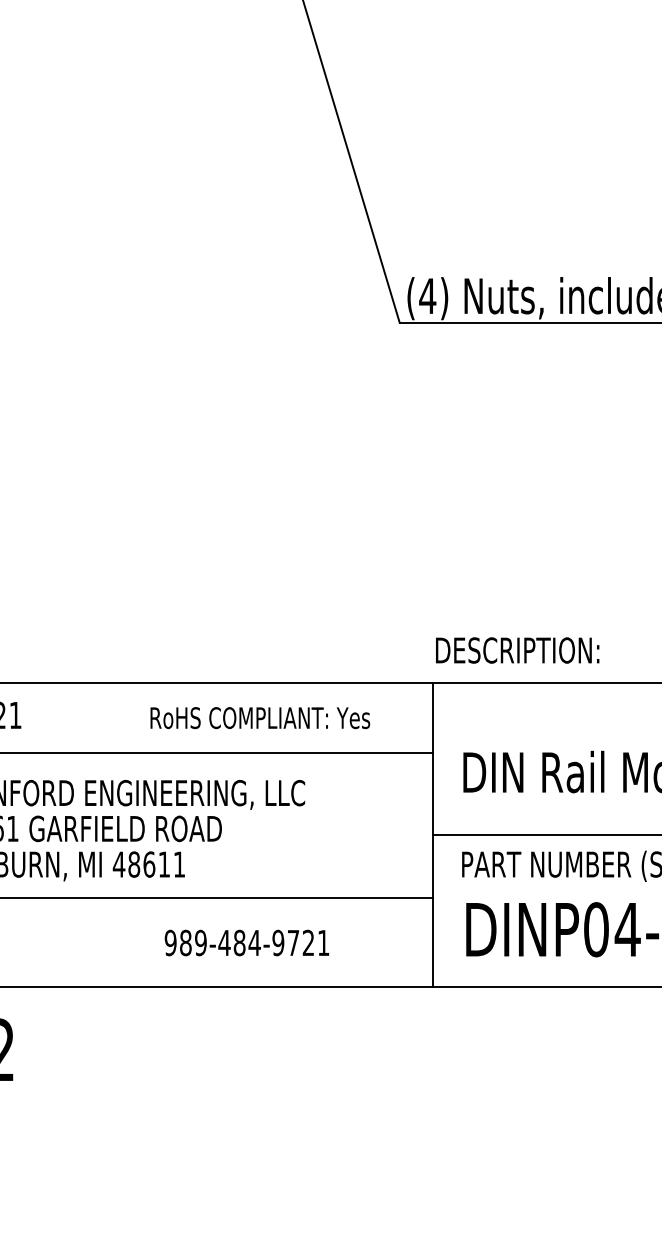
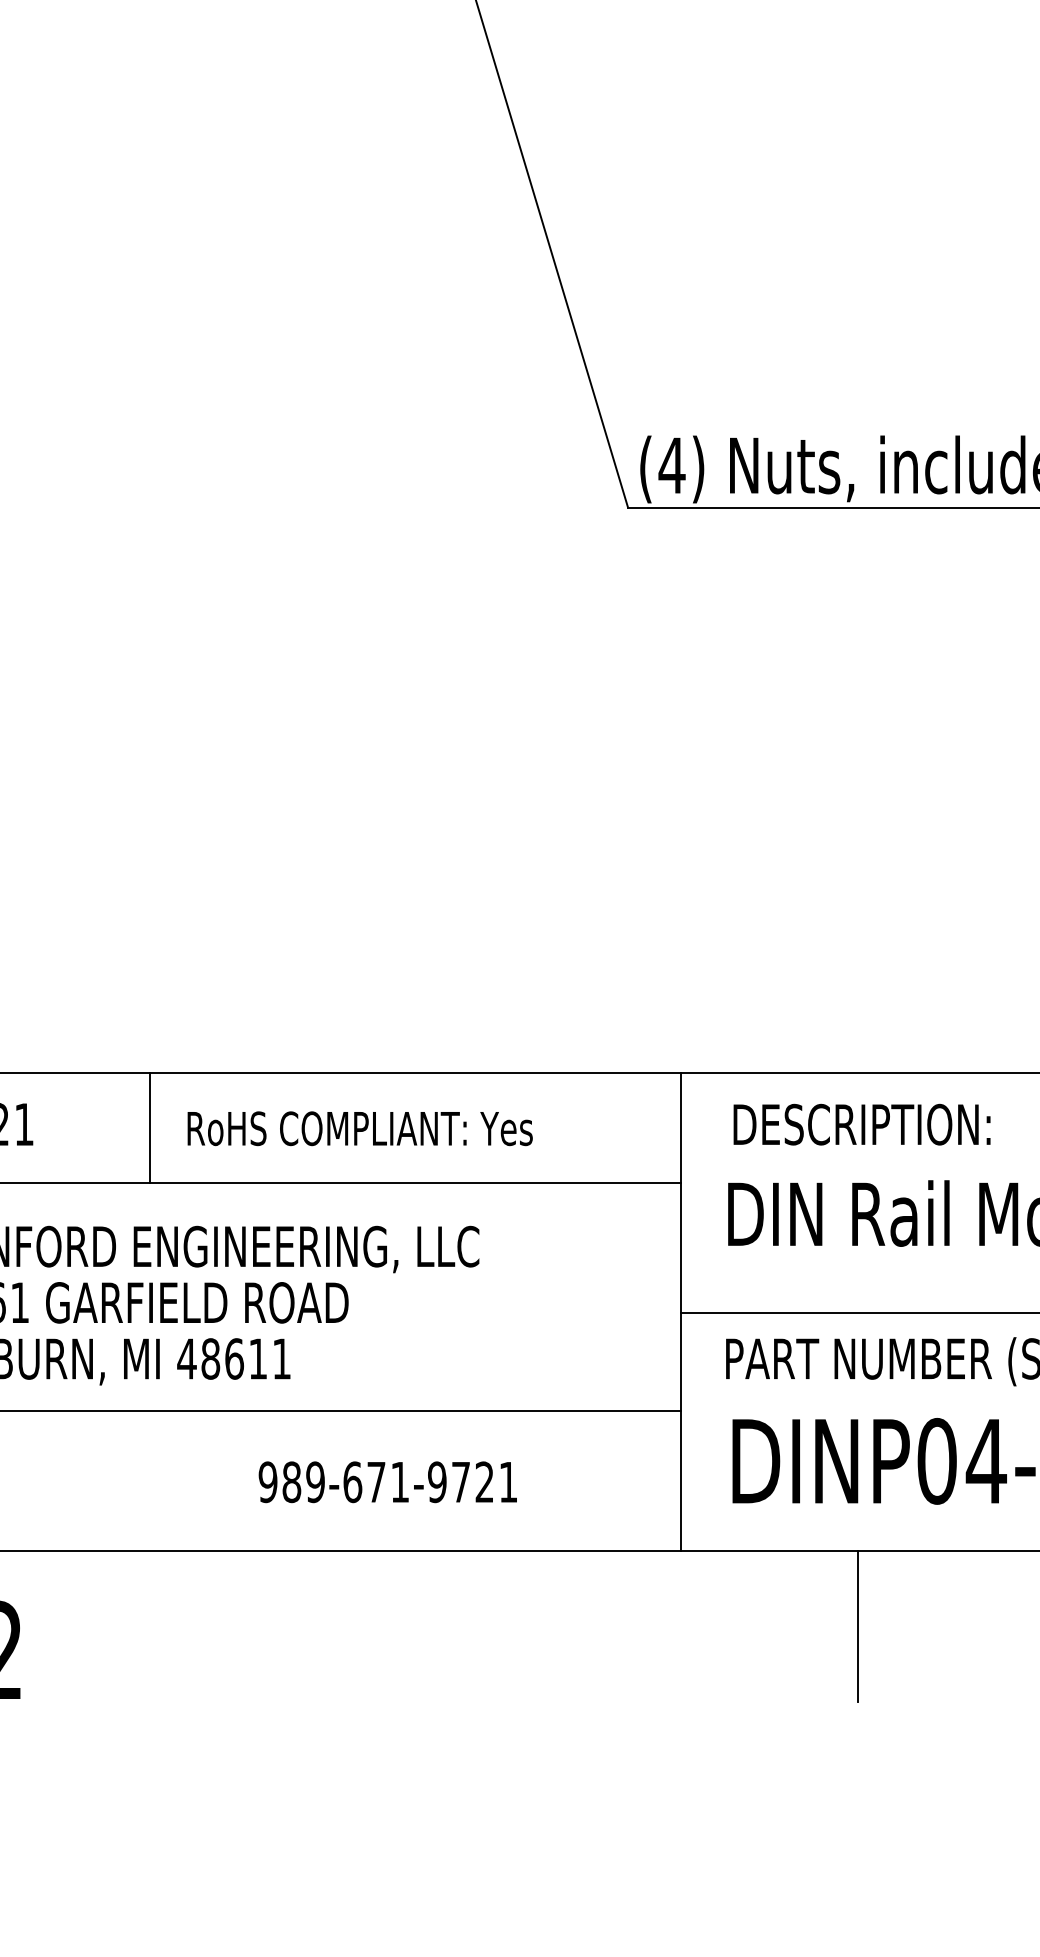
text: (517, 650) -> (861, 1124), moved
line: (95, 717) -> (149, 1127), added
text: (260, 718) -> (360, 1129), moved
text: (239, 942) -> (376, 1481), 989-484-9721 -> 989-671-9721
line: (545, 1034) -> (857, 1626), added

